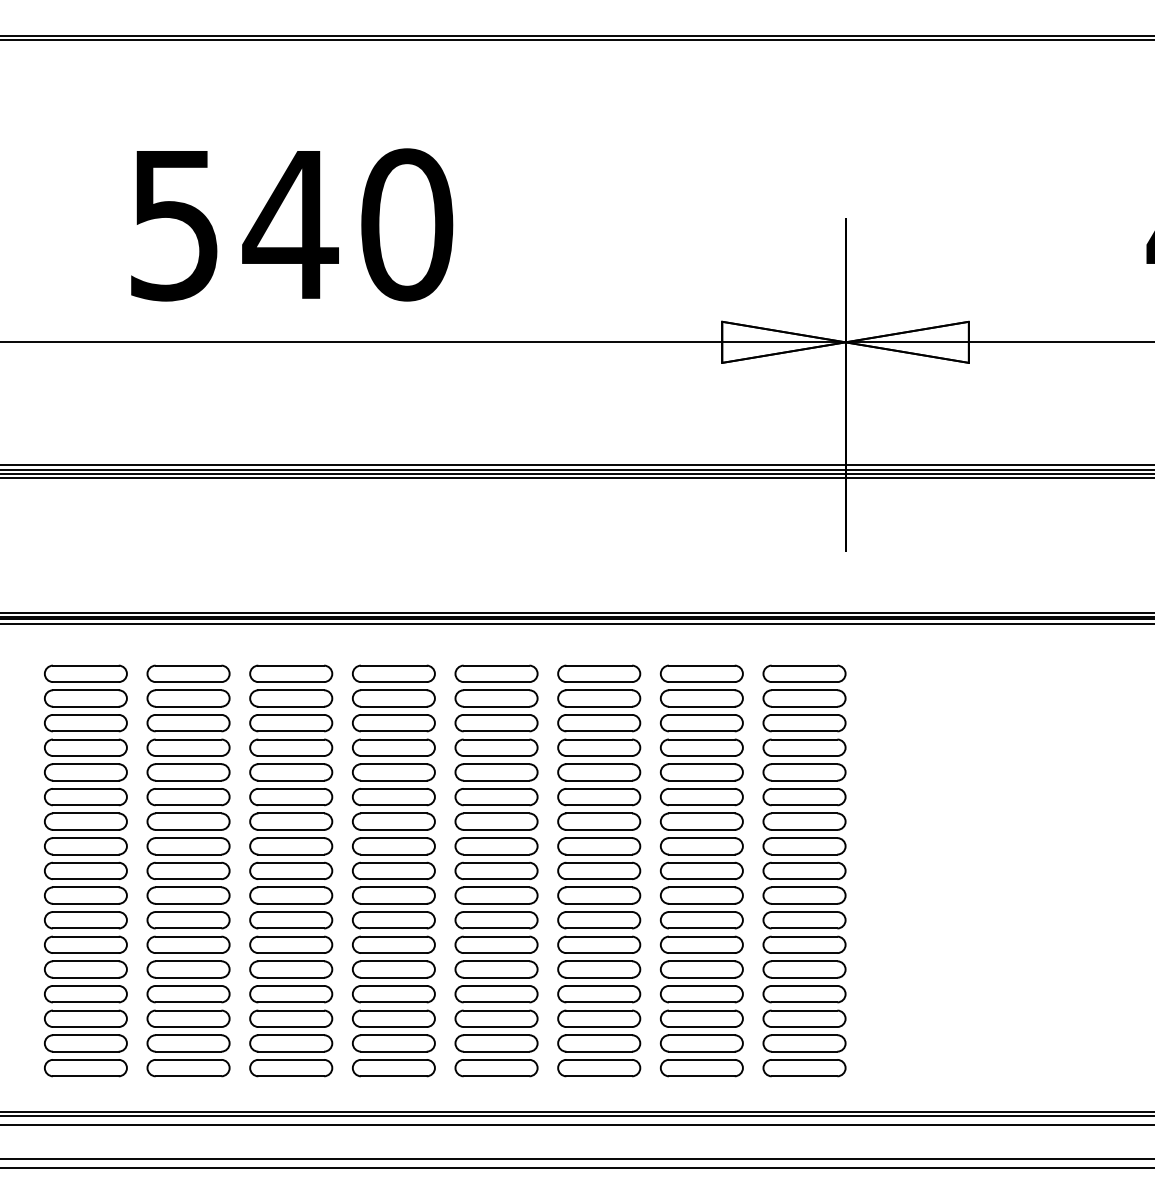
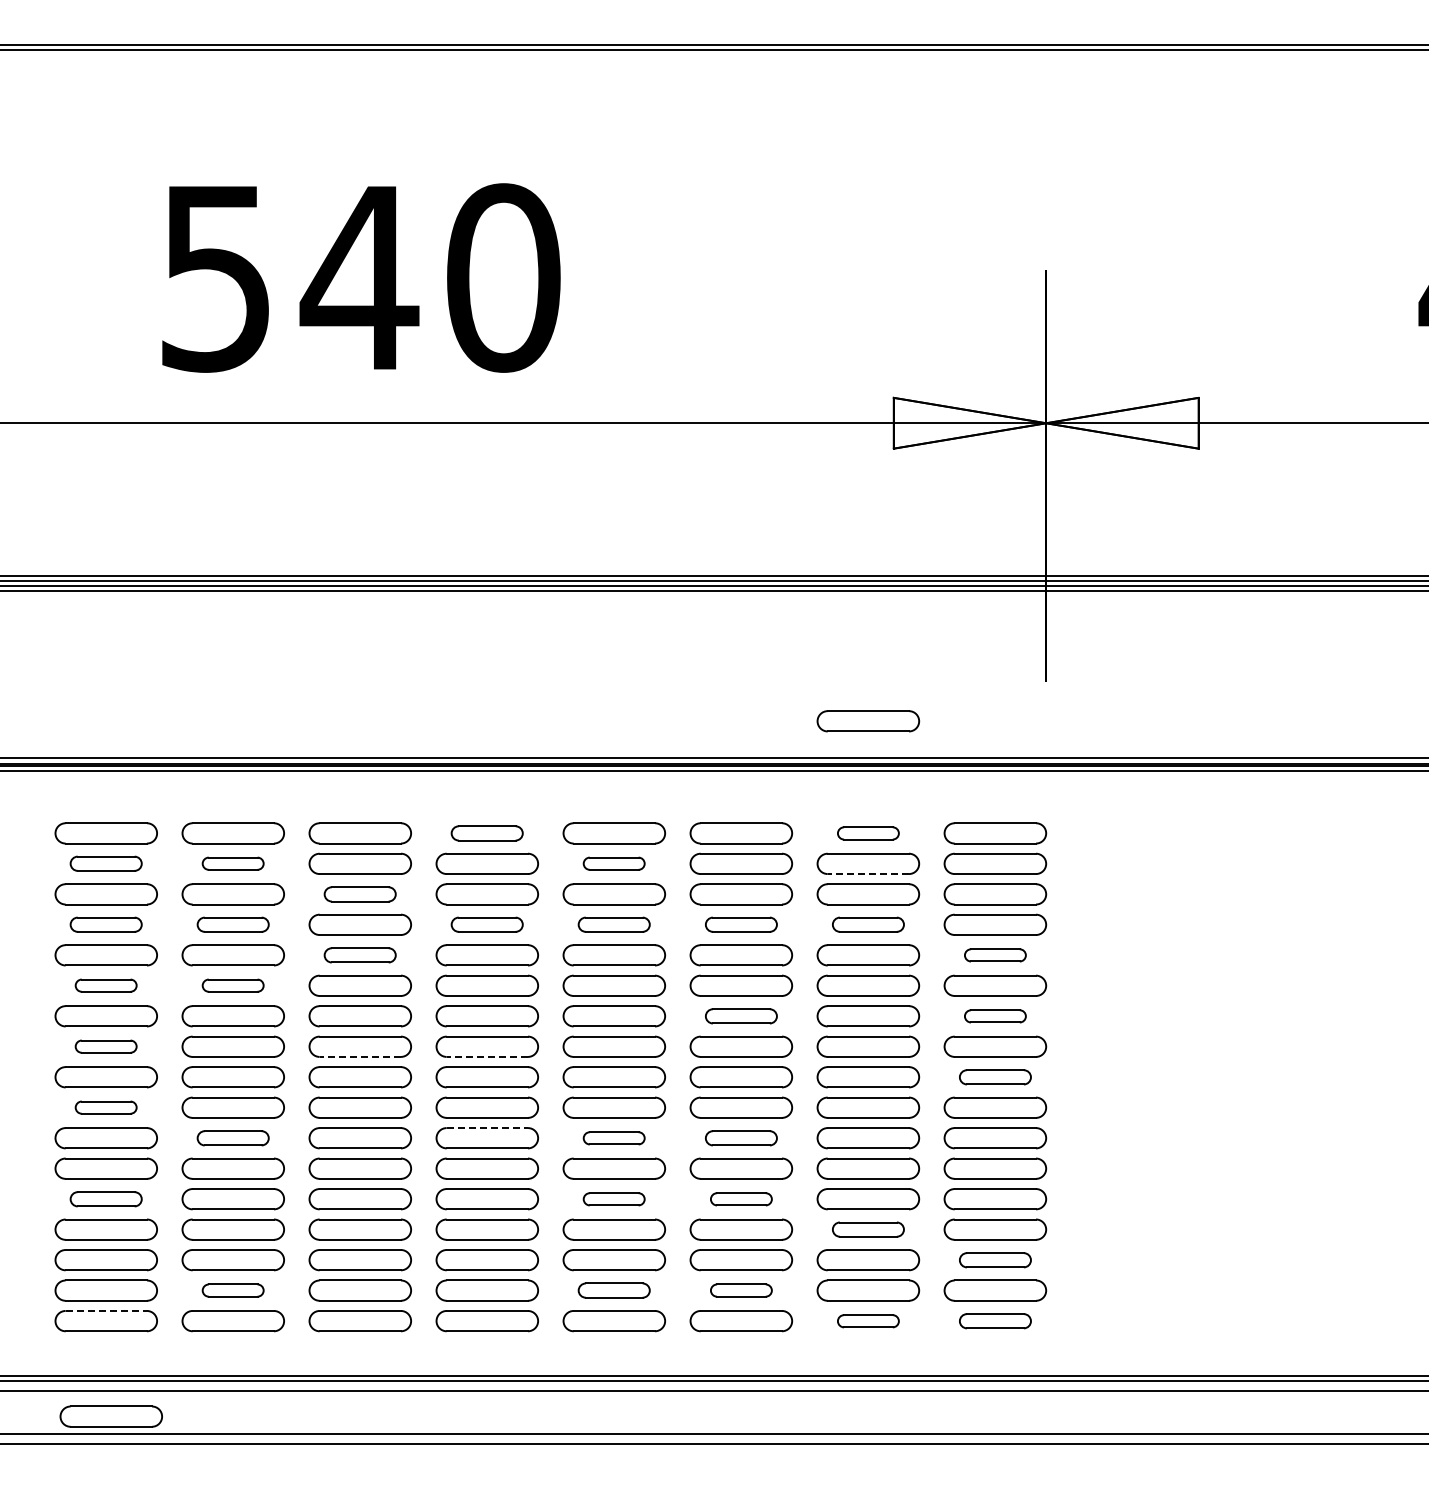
part: (701, 583) -> (868, 721), added
part: (393, 673) -> (486, 833), size x0.7
part: (701, 673) -> (868, 833), size x0.6
part: (85, 698) -> (105, 863), size x0.7
part: (187, 698) -> (232, 863), size x0.6
part: (495, 698) -> (613, 863), size x0.6
line: (701, 707) -> (868, 874), solid -> dashed
part: (290, 723) -> (359, 894), size x0.7
part: (85, 747) -> (105, 924), size x0.7
part: (187, 747) -> (232, 924), size x0.7
part: (393, 747) -> (486, 924), size x0.7
part: (495, 747) -> (613, 924), size x0.7
part: (599, 747) -> (741, 924), size x0.7
part: (701, 747) -> (868, 924), size x0.7
part: (290, 772) -> (359, 955), size x0.7
part: (804, 772) -> (995, 955), size x0.6
part: (85, 796) -> (105, 985), size x0.6
part: (187, 796) -> (232, 985), size x0.6
part: (599, 821) -> (741, 1016), size x0.7
part: (804, 821) -> (995, 1016), size x0.6
part: (85, 846) -> (105, 1046), size x0.6
line: (291, 854) -> (360, 1056), solid -> dashed
line: (394, 854) -> (487, 1056), solid -> dashed
part: (804, 871) -> (995, 1077), size x0.7
part: (85, 895) -> (105, 1107), size x0.6
line: (394, 912) -> (487, 1128), solid -> dashed
part: (187, 920) -> (232, 1138), size x0.7
part: (495, 920) -> (613, 1138), size x0.6
part: (599, 920) -> (741, 1138), size x0.7
part: (85, 969) -> (105, 1199), size x0.7
part: (495, 969) -> (613, 1199), size x0.6
part: (599, 969) -> (741, 1199), size x0.6
part: (701, 994) -> (868, 1229), size x0.7
part: (804, 1019) -> (995, 1260), size x0.7
part: (187, 1043) -> (232, 1290), size x0.6
part: (495, 1043) -> (613, 1290), size x0.7
part: (599, 1043) -> (741, 1290), size x0.6
line: (86, 1059) -> (106, 1310), solid -> dashed
part: (701, 1068) -> (868, 1321), size x0.6
part: (804, 1068) -> (995, 1321), size x0.7
part: (89, 1145) -> (110, 1416), added

